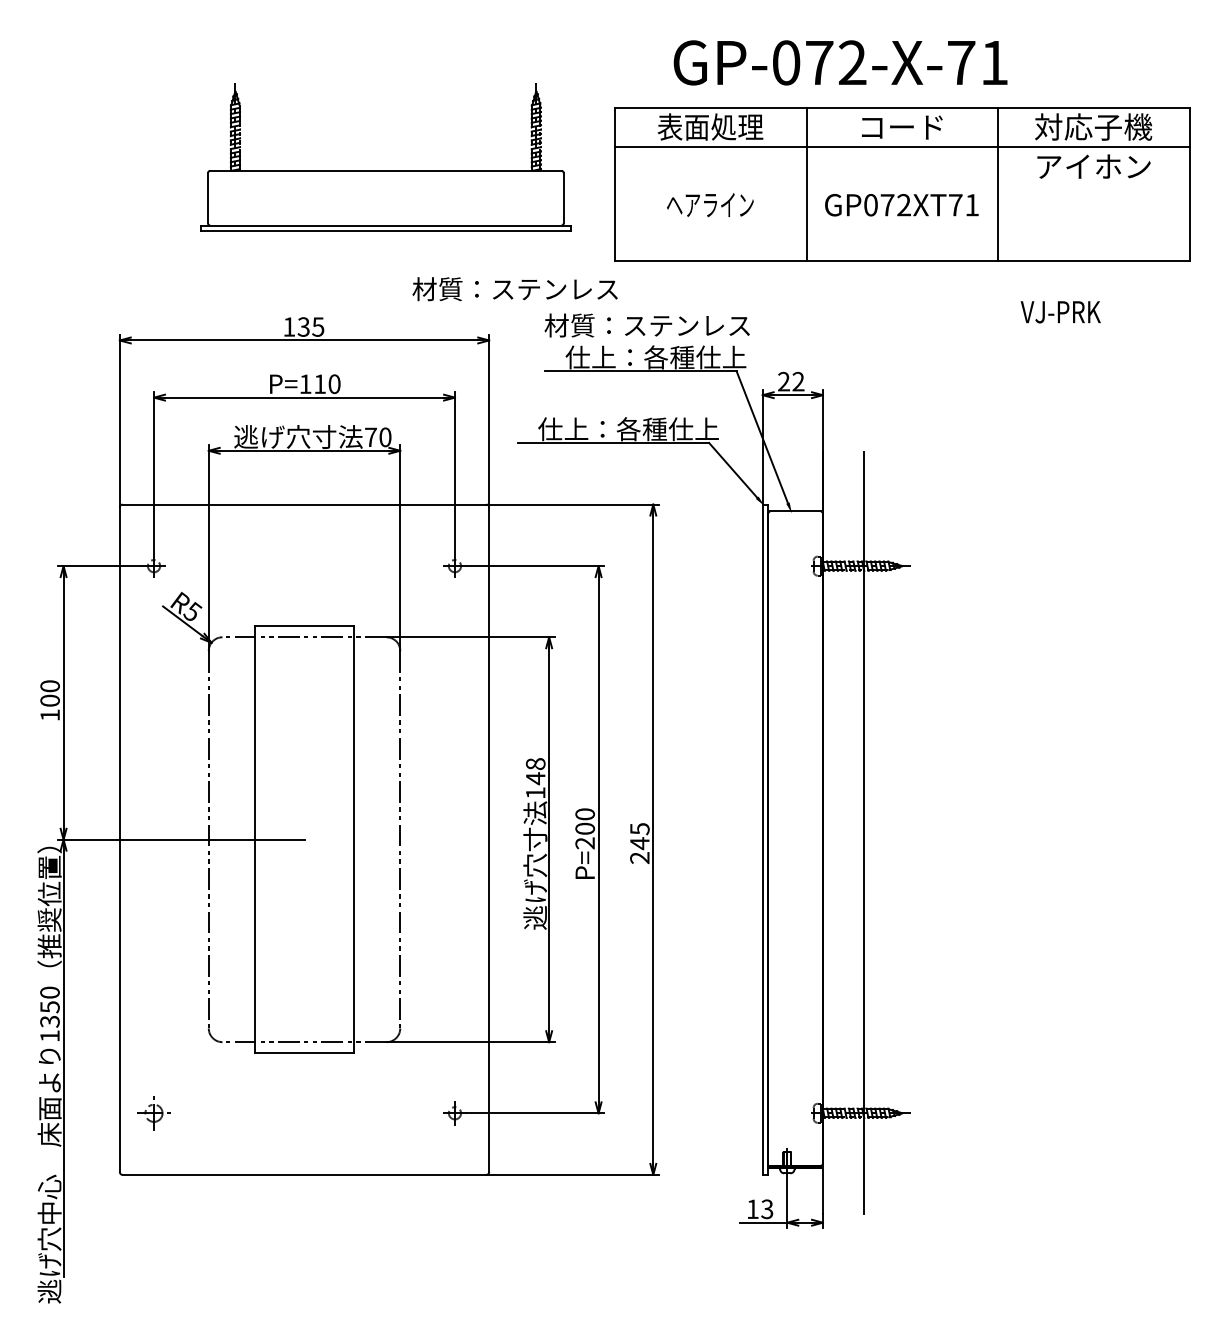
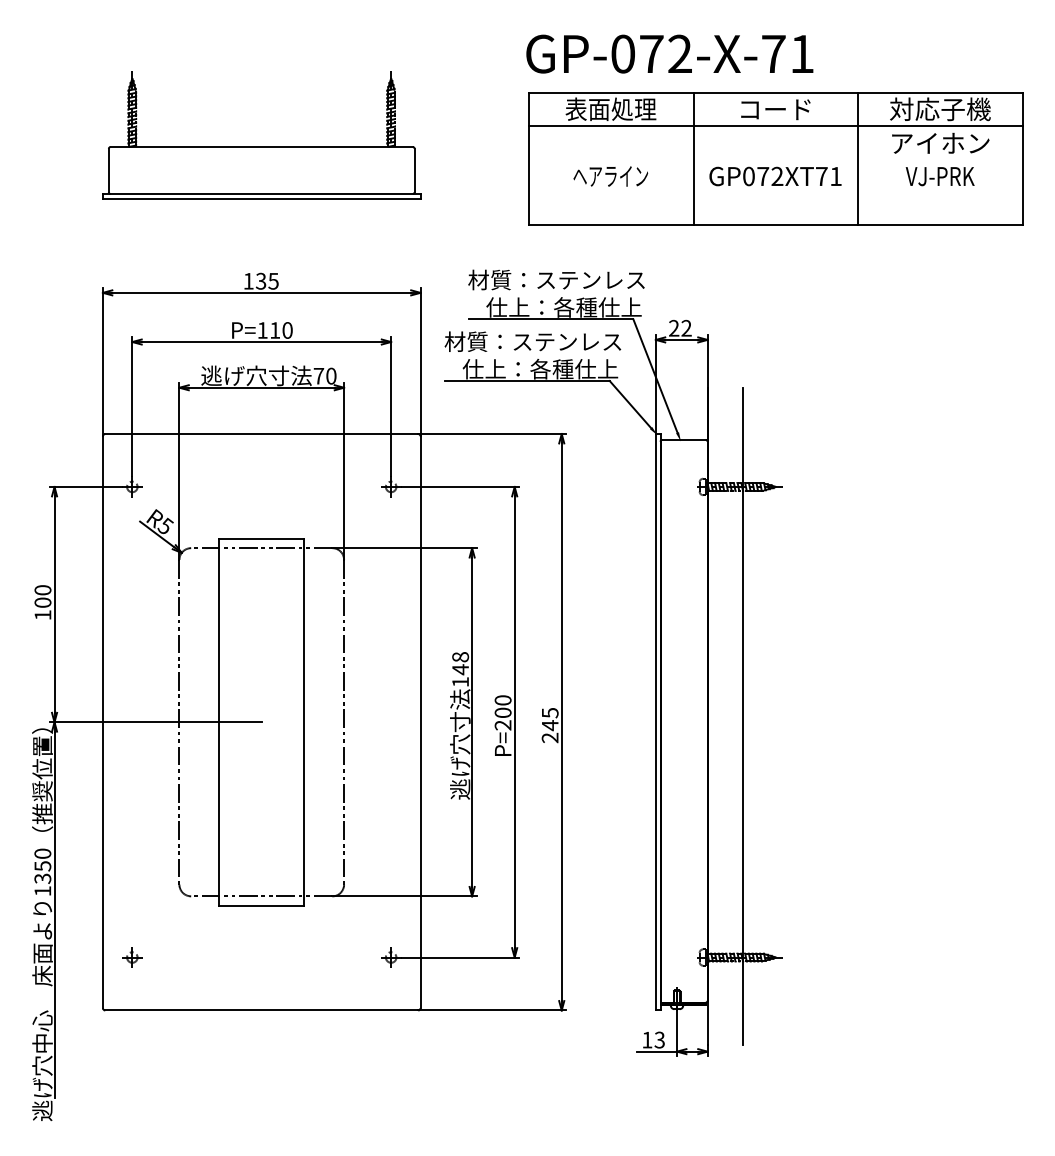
text: (840, 62) -> (669, 53), moved
part: (385, 170) -> (261, 146), moved
text: (514, 288) -> (532, 341), moved
text: (1059, 312) -> (939, 176), moved
part: (154, 1113) -> (132, 957), size x0.71

